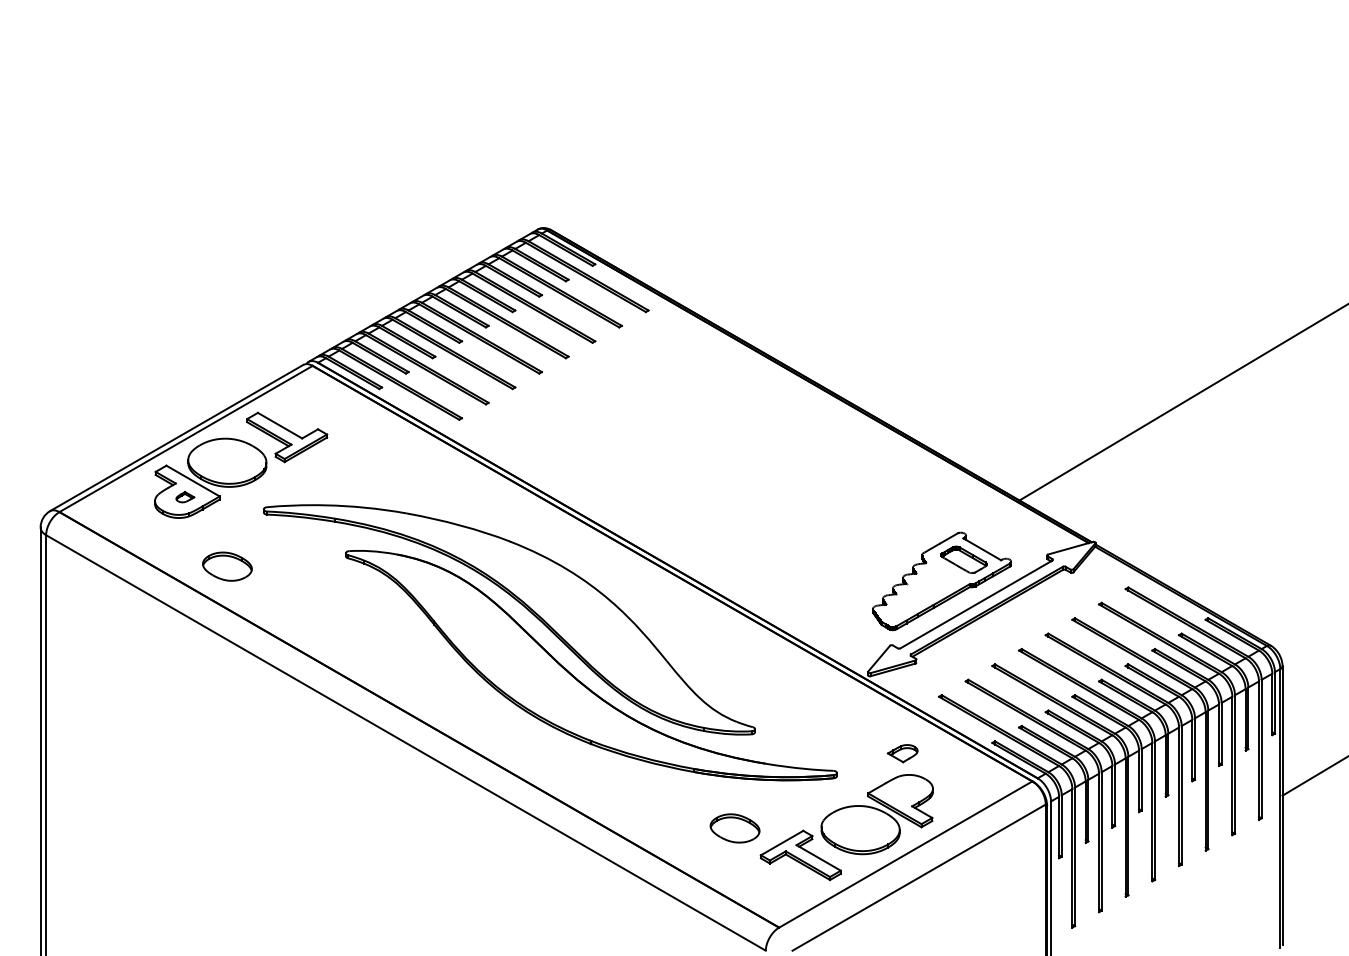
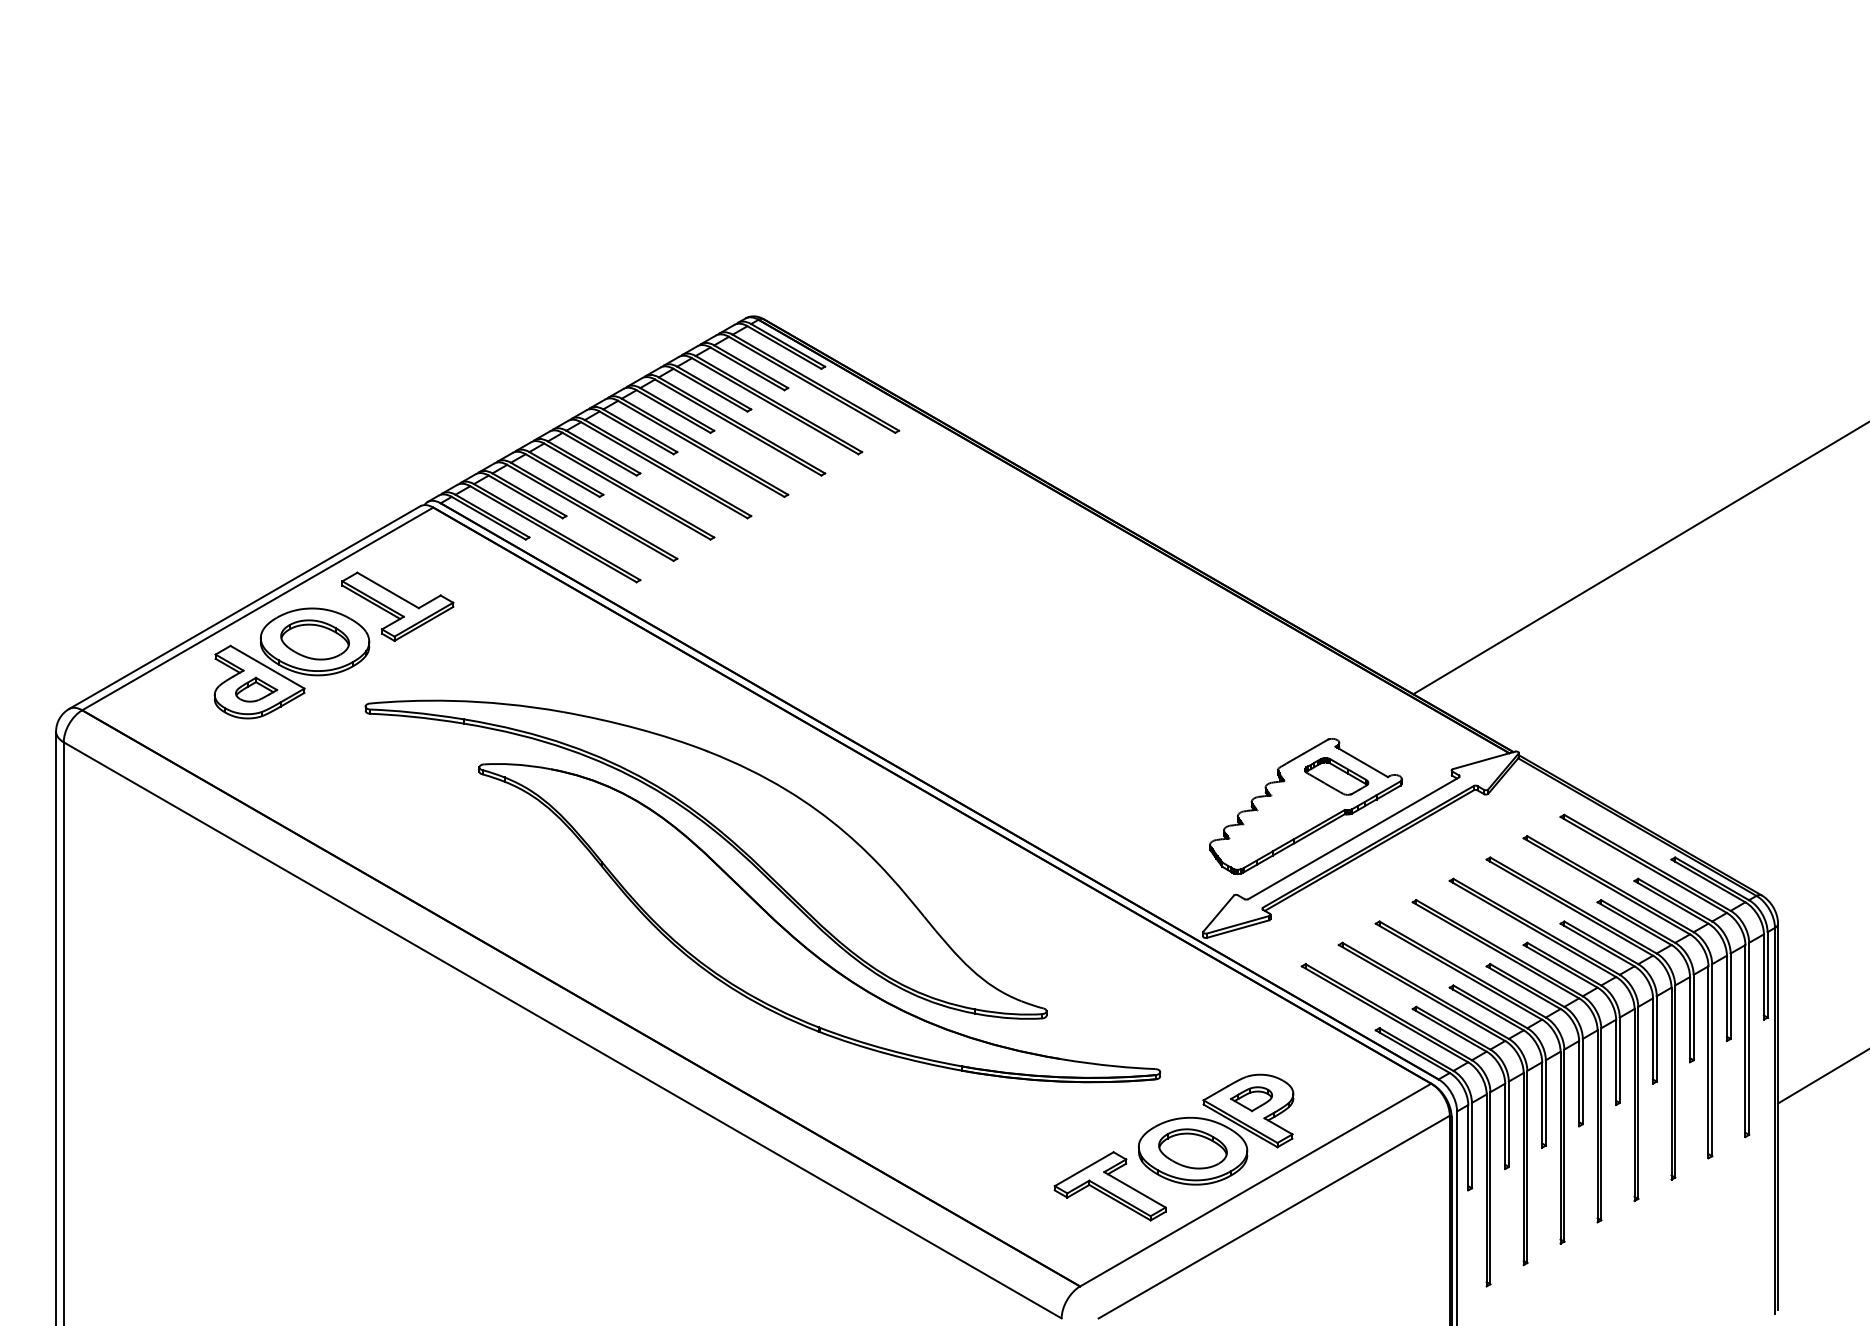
part: (185, 497) -> (256, 689), size x1.67
part: (226, 566) -> (314, 639), moved
part: (902, 753) -> (1251, 1099), moved
part: (734, 828) -> (1192, 1148), moved

